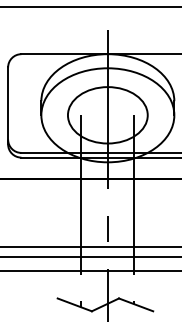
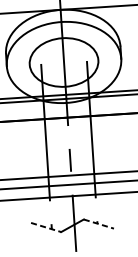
line: (75, 305) -> (46, 227), solid -> dashed
line: (136, 305) -> (99, 224), solid -> dashed

